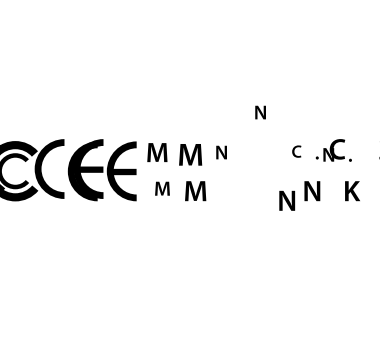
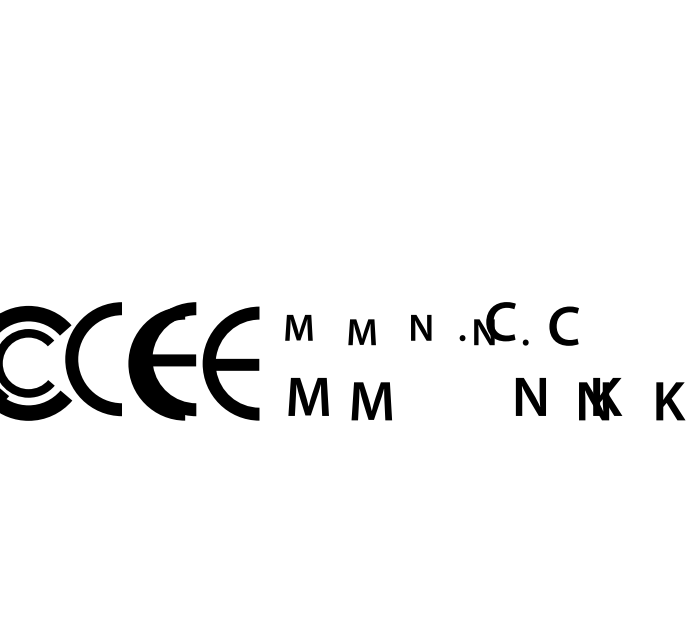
part: (260, 112) -> (495, 251), removed
part: (333, 150) -> (493, 323), moved
part: (296, 151) -> (563, 325), size x1.67
part: (157, 152) -> (299, 327), size x0.71
part: (190, 154) -> (361, 331), size x0.62
part: (162, 188) -> (308, 396), size x1.43
fill: (319, 188) -> (607, 396), added
part: (287, 200) -> (531, 396), moved

